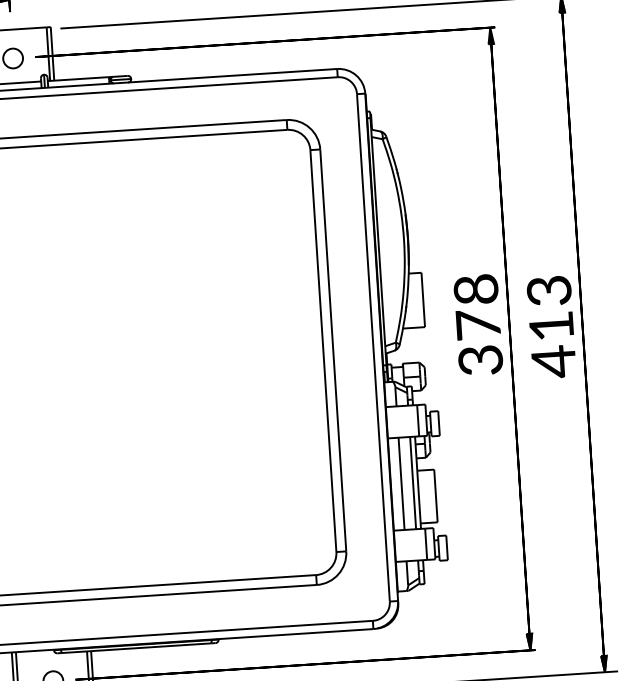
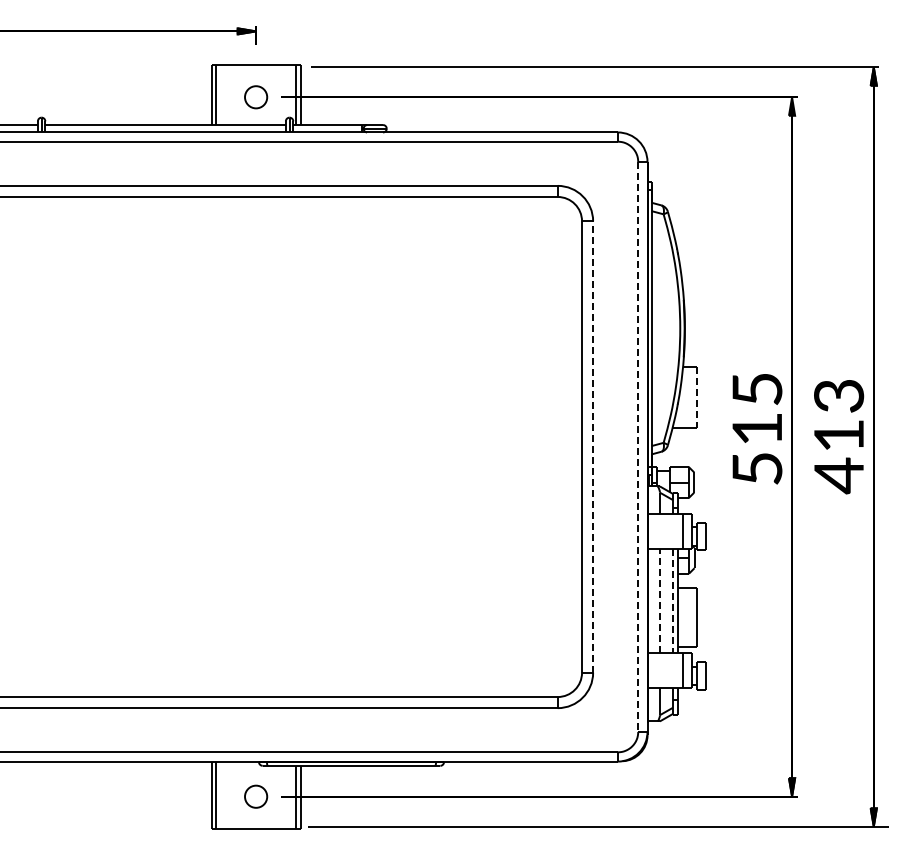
line: (423, 300) -> (697, 397), solid -> dashed
text: (478, 324) -> (757, 428), 378 -> 515
line: (373, 348) -> (638, 447), solid -> dashed
line: (333, 350) -> (593, 447), solid -> dashed
line: (412, 483) -> (672, 601), solid -> dashed
line: (401, 484) -> (659, 601), solid -> dashed

